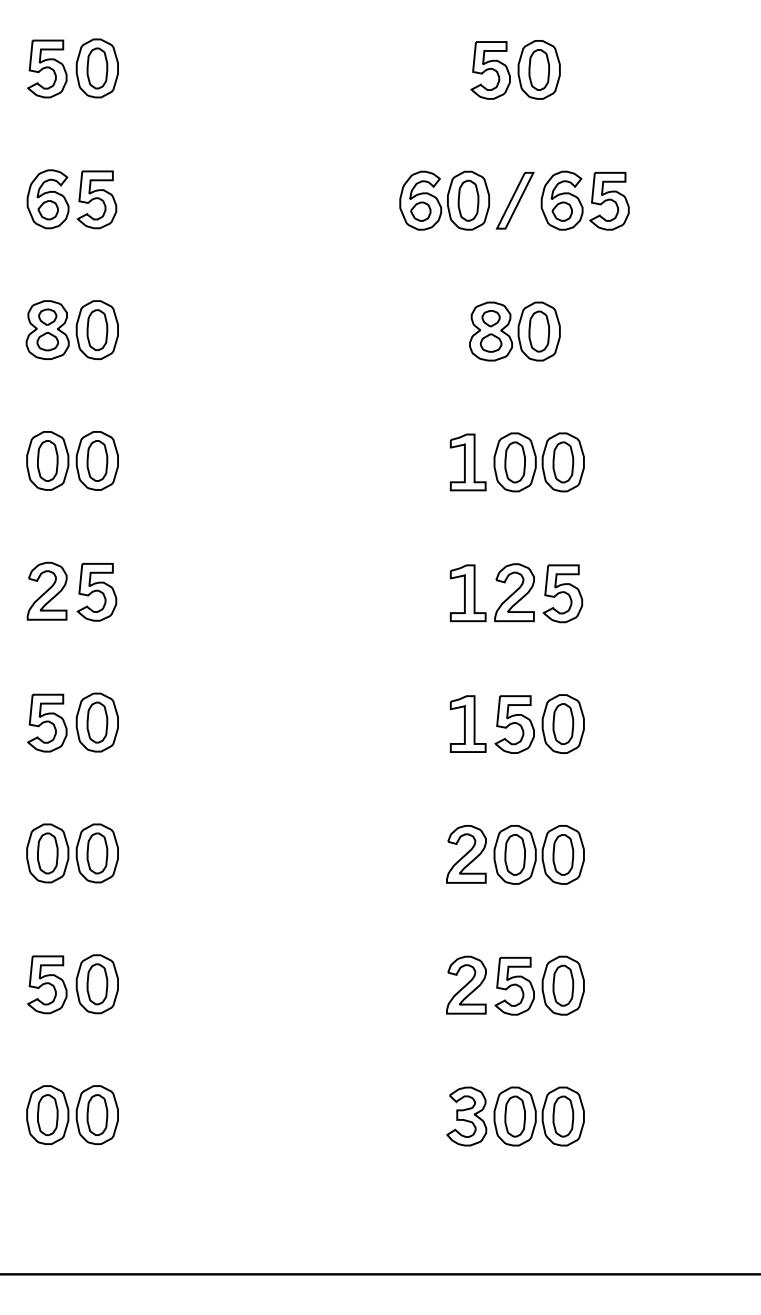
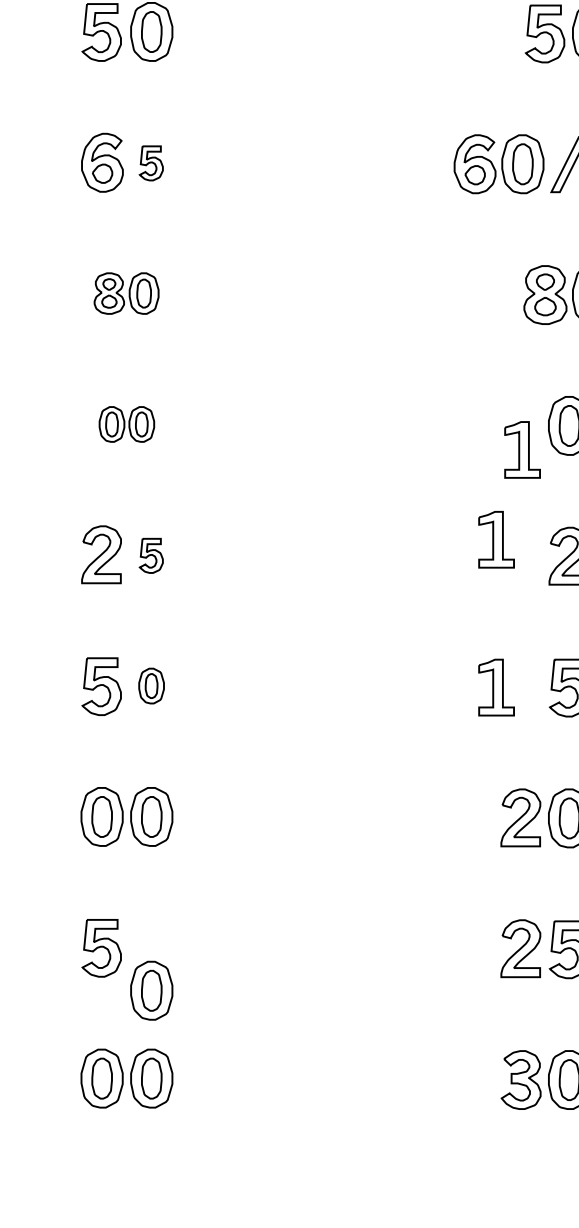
part: (96, 199) -> (150, 163), size x0.6
part: (71, 329) -> (125, 293), size x0.7
part: (72, 460) -> (126, 424), size x0.6
part: (467, 462) -> (521, 450), moved
part: (96, 592) -> (150, 556), size x0.6
part: (467, 593) -> (495, 540), moved
part: (96, 722) -> (150, 686), size x0.6
part: (467, 723) -> (495, 687), moved
part: (96, 984) -> (150, 991), moved

